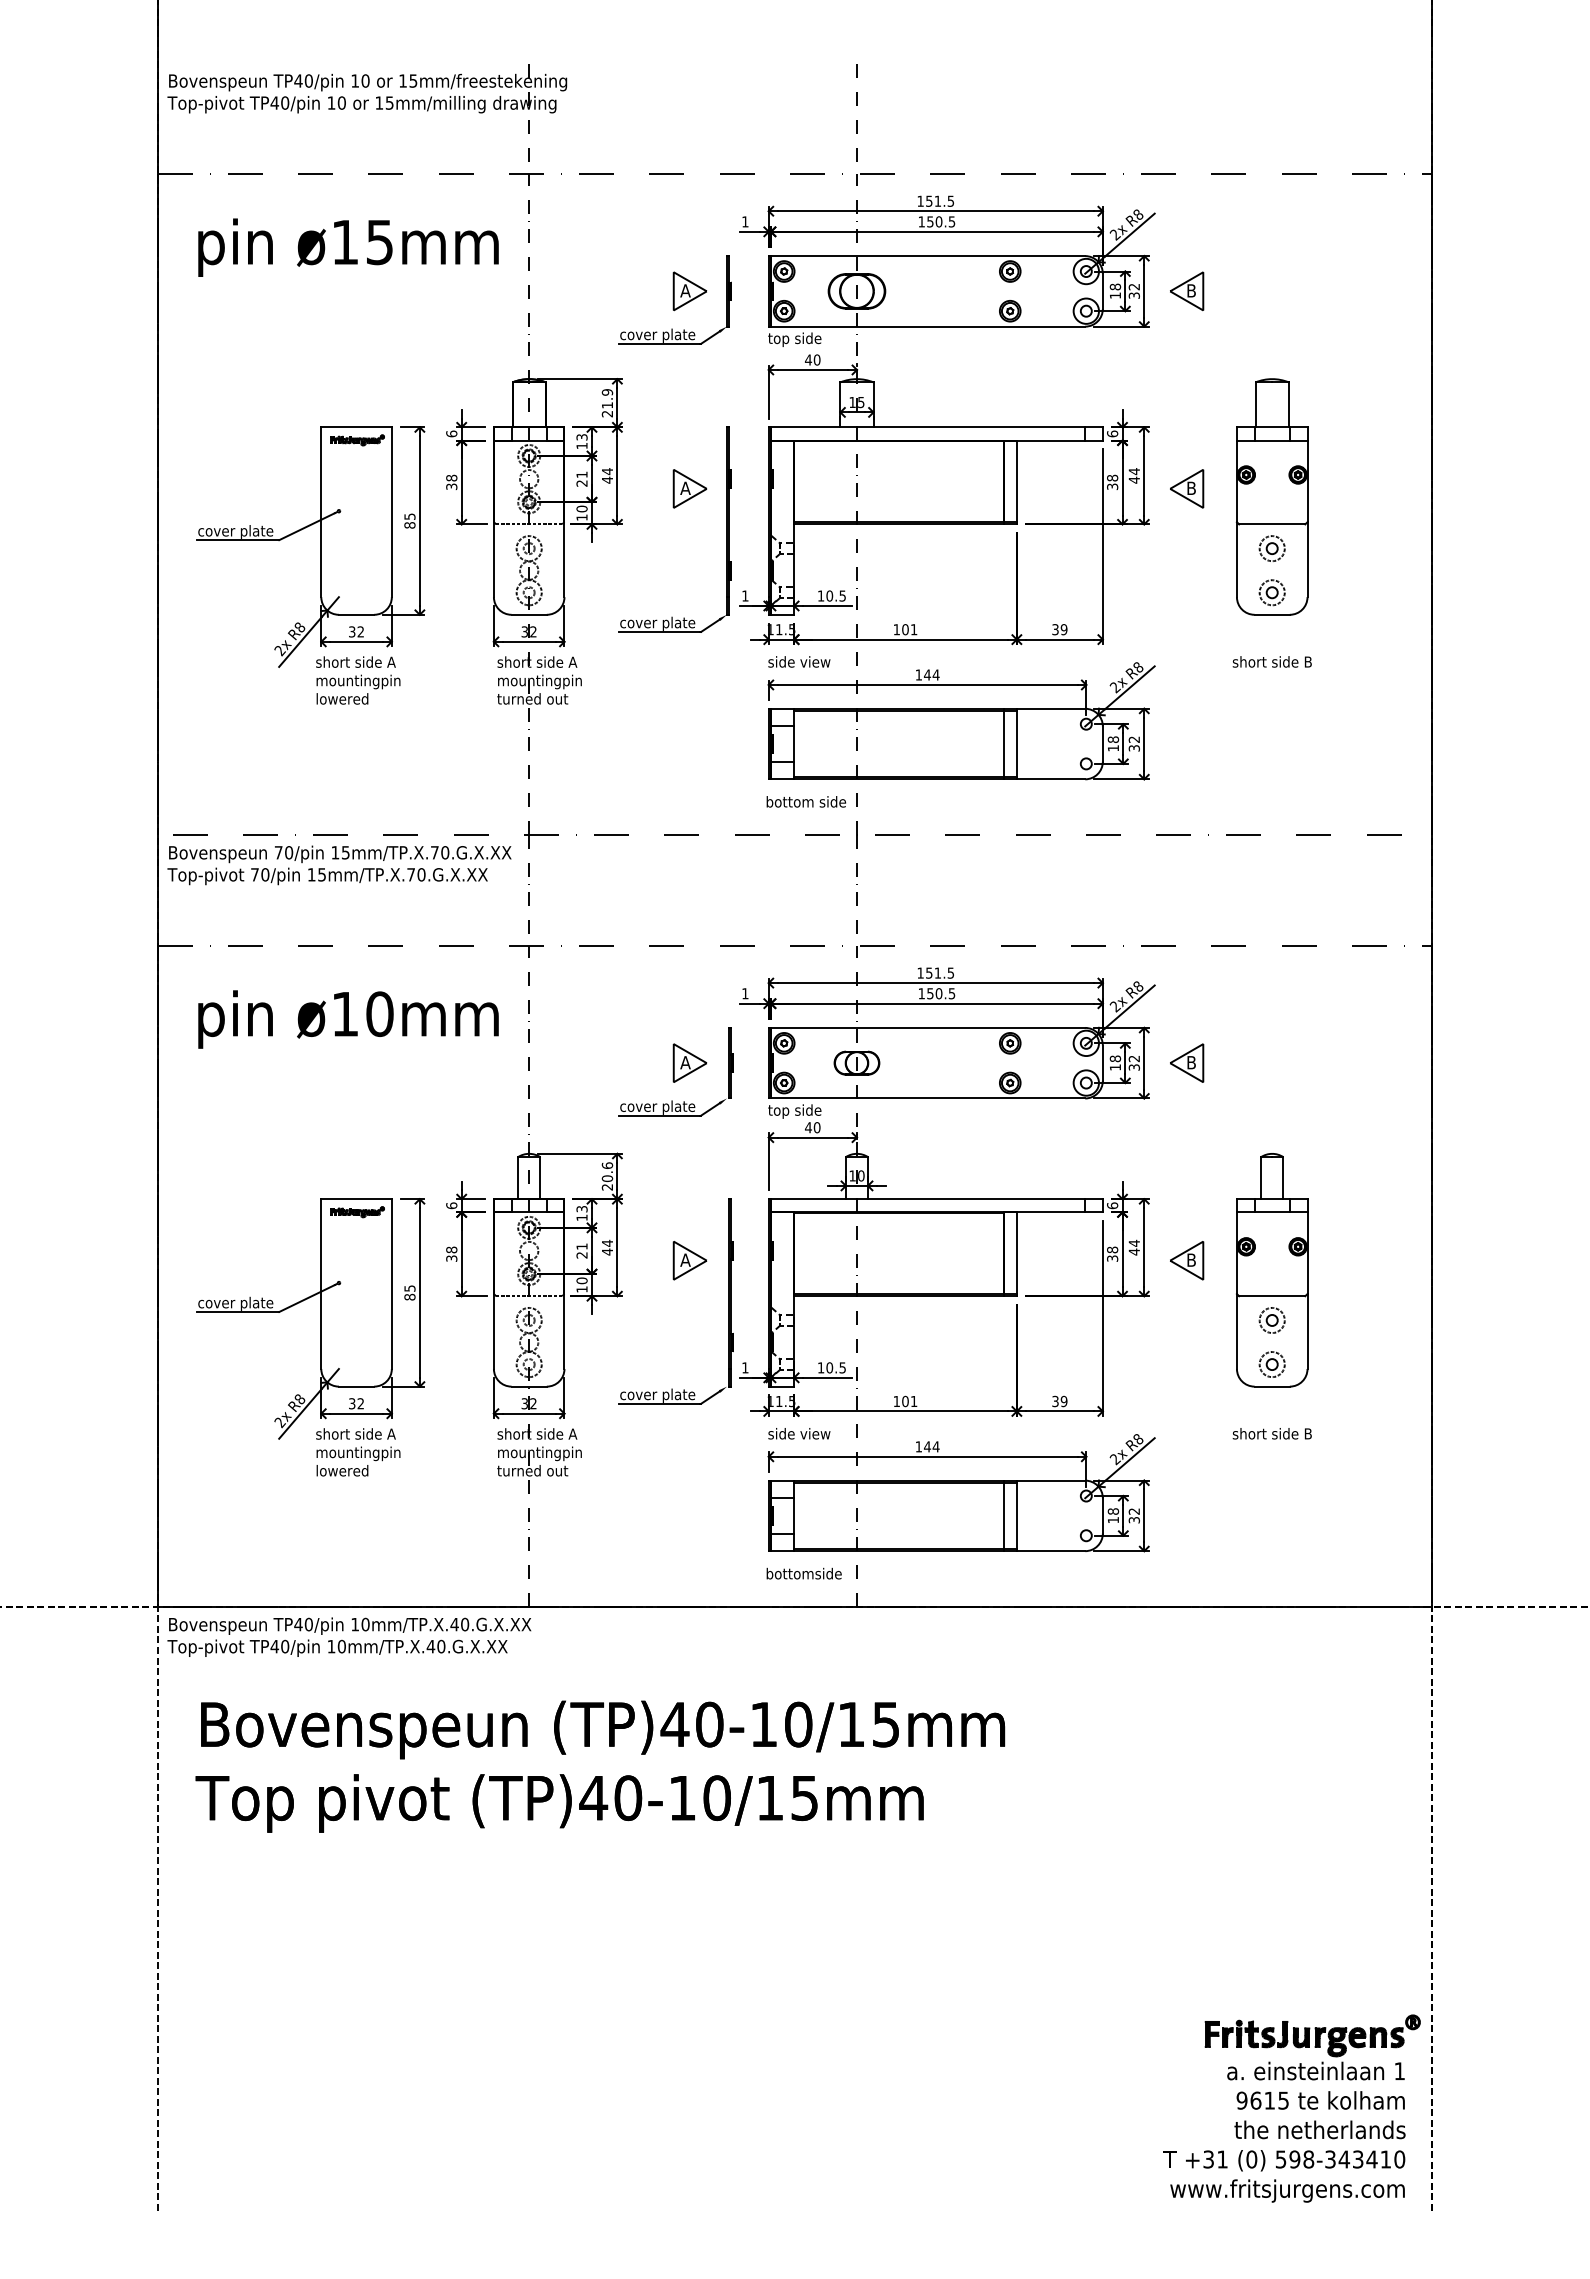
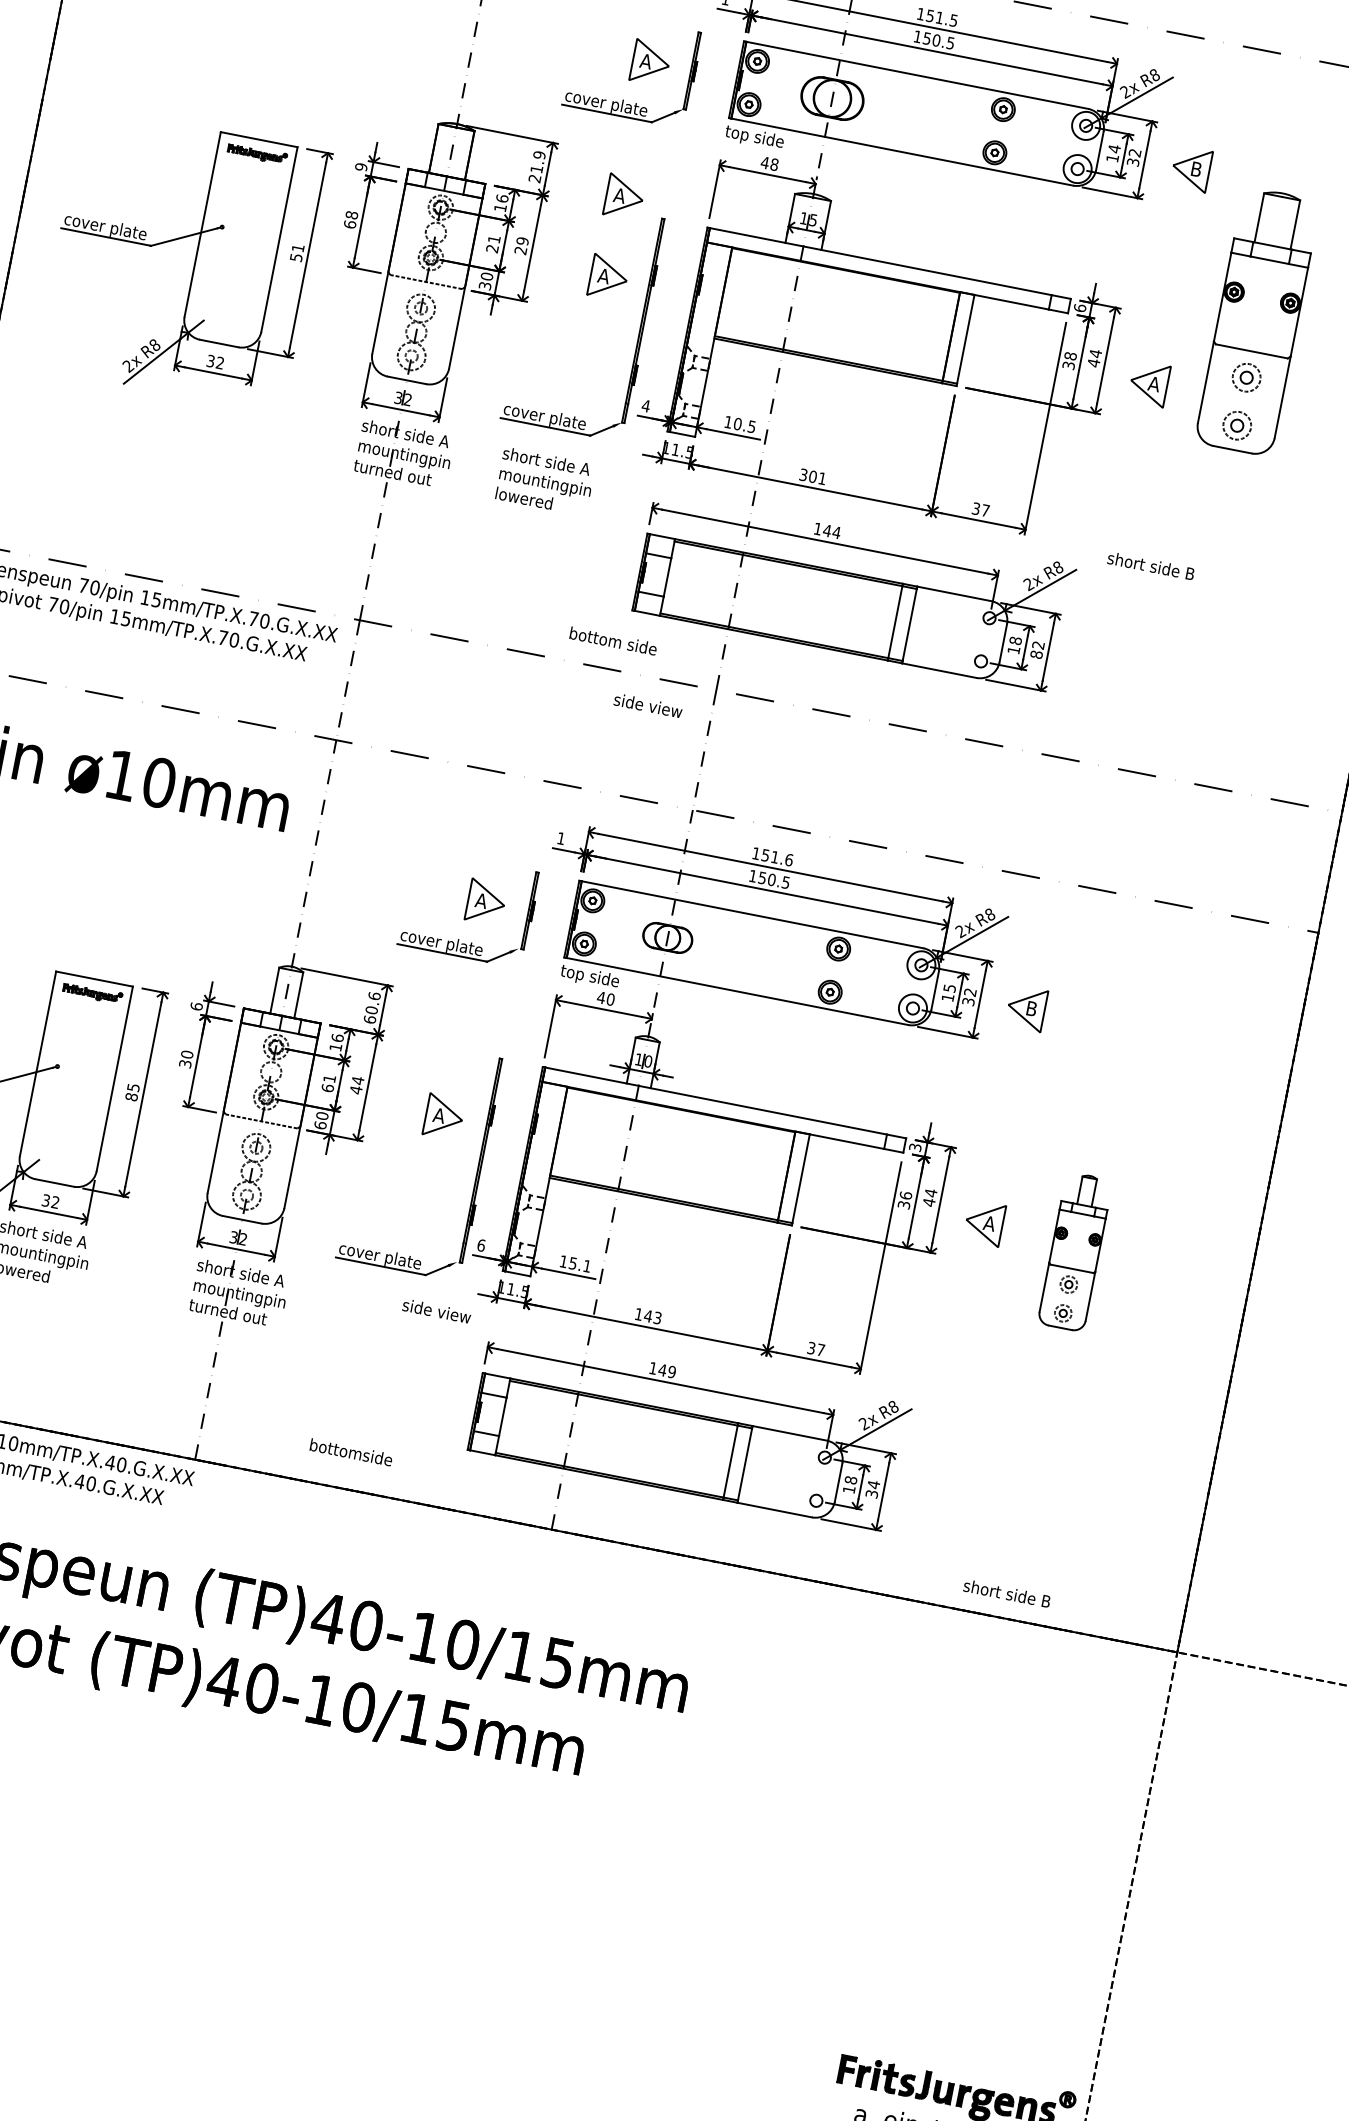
text: (1115, 286) -> (1114, 148), 18 -> 14
text: (816, 359) -> (773, 164), 40 -> 48
part: (689, 414) -> (624, 196), added
text: (451, 433) -> (361, 166), 6 -> 9
text: (581, 437) -> (501, 198), 13 -> 16
text: (607, 475) -> (521, 245), 44 -> 29
text: (451, 486) -> (349, 224), 38 -> 68
text: (1191, 487) -> (1154, 383), B -> A
part: (1271, 496) -> (1257, 320), moved
text: (581, 517) -> (484, 285), 10 -> 30
text: (409, 520) -> (296, 252), 85 -> 51
text: (744, 595) -> (645, 405), 1 -> 4
text: (896, 629) -> (803, 474), 101 -> 301
text: (1063, 629) -> (984, 510), 39 -> 37
text: (799, 661) -> (648, 705), moved
text: (1271, 661) -> (1150, 565), moved
text: (358, 680) -> (545, 481), moved
text: (1133, 748) -> (1035, 654), 32 -> 82
text: (805, 801) -> (612, 640), moved
text: (950, 972) -> (788, 859), 151.5 -> 151.6
text: (1114, 1058) -> (948, 987), 18 -> 15
text: (607, 1186) -> (370, 1018), 20.6 -> 60.6
text: (1112, 1205) -> (915, 1147), 6 -> 3
text: (581, 1208) -> (337, 1037), 13 -> 16
text: (451, 1249) -> (187, 1054), 38 -> 30
text: (1112, 1249) -> (905, 1195), 38 -> 36
text: (581, 1254) -> (327, 1087), 21 -> 61
text: (1191, 1259) -> (989, 1222), B -> A
part: (1272, 1270) -> (1075, 1252), size x0.6
text: (581, 1289) -> (319, 1125), 10 -> 60
text: (745, 1367) -> (481, 1245), 1 -> 6
text: (835, 1367) -> (579, 1264), 10.5 -> 15.1
text: (909, 1401) -> (652, 1317), 101 -> 143
text: (1063, 1401) -> (820, 1349), 39 -> 37
text: (799, 1433) -> (437, 1310), moved
text: (1271, 1433) -> (1006, 1593), moved
text: (935, 1446) -> (671, 1371), 144 -> 149
text: (1133, 1511) -> (872, 1484), 32 -> 34
text: (803, 1573) -> (350, 1452), moved

